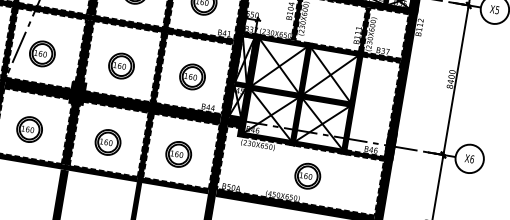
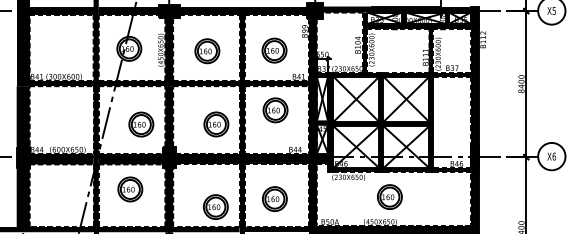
part: (42, 53) -> (141, 124), moved
part: (121, 66) -> (216, 124), moved
part: (192, 77) -> (275, 110), moved
part: (29, 129) -> (130, 189), moved
part: (107, 141) -> (215, 206), moved
part: (307, 175) -> (389, 196), moved

